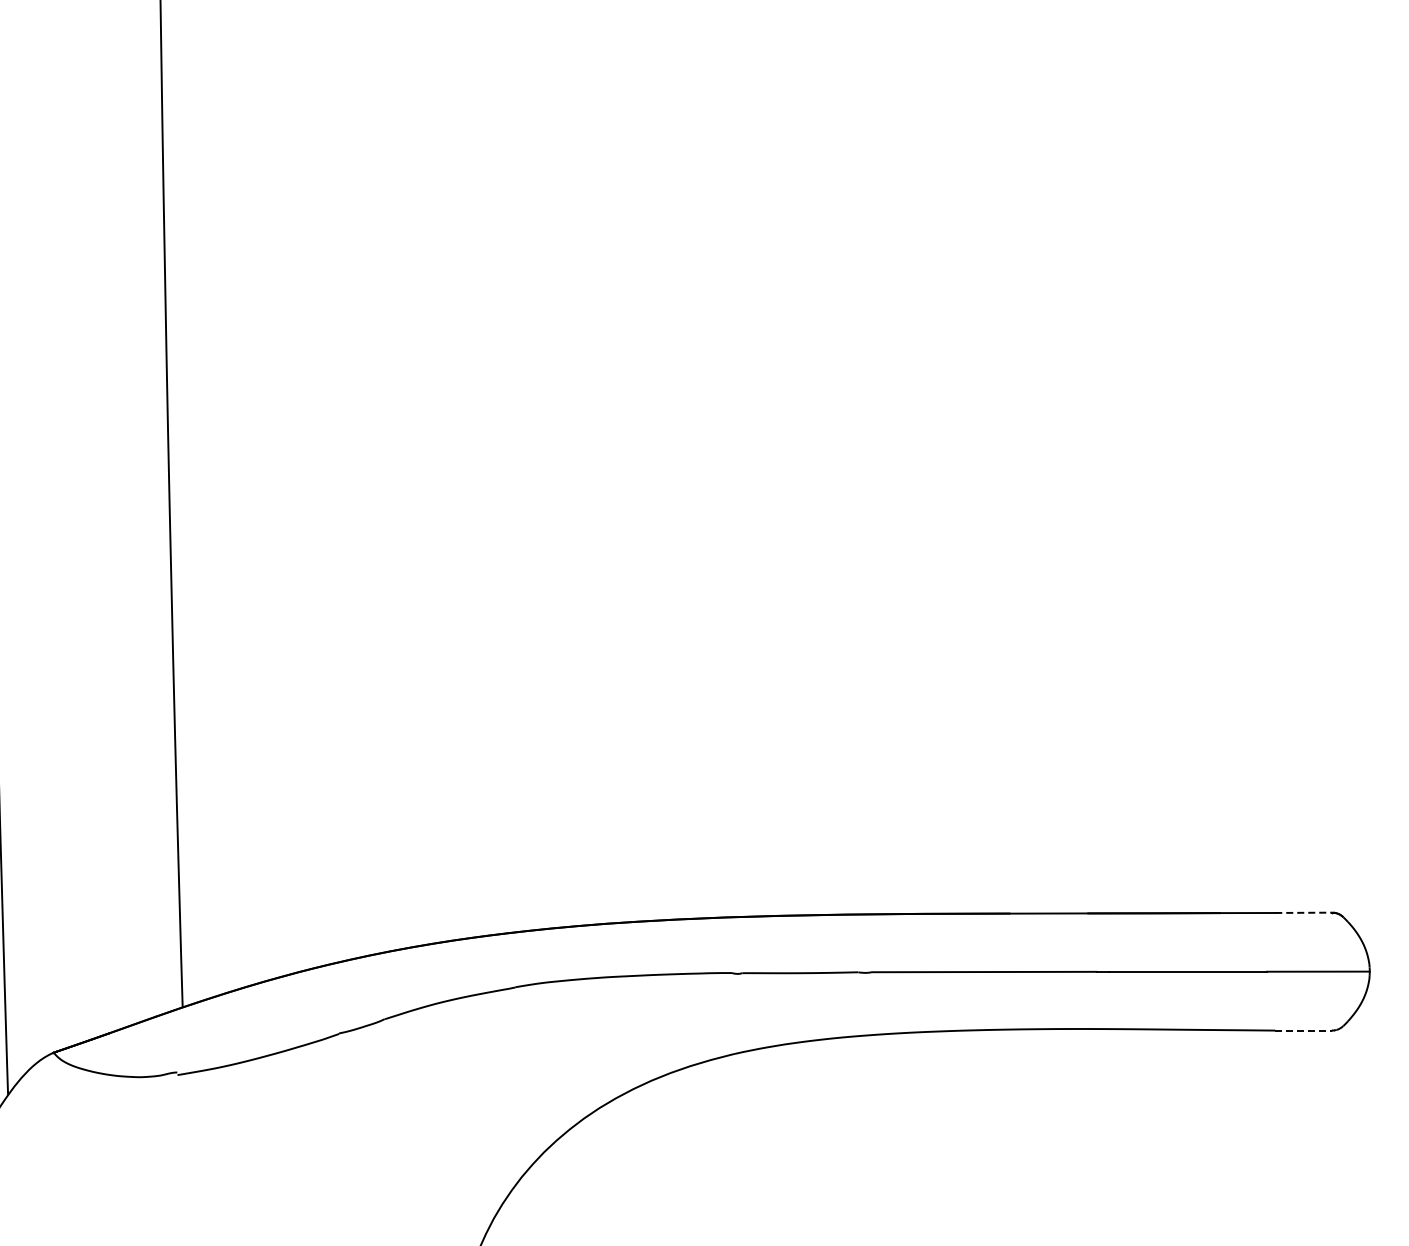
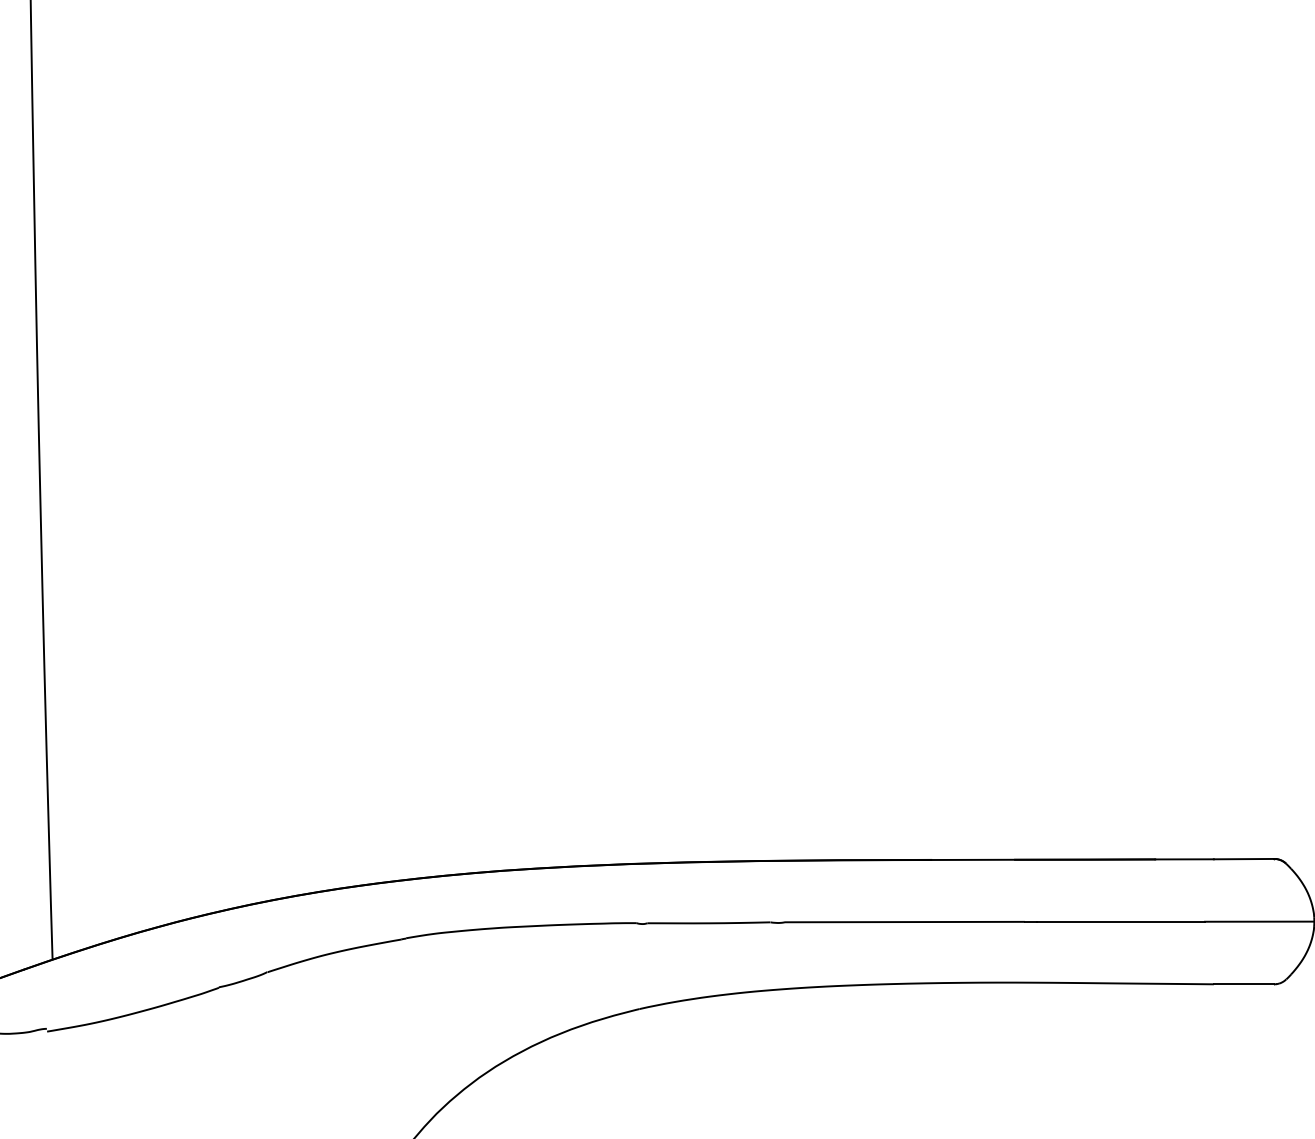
line: (1304, 912) -> (1244, 858), dashed -> solid
line: (1304, 1030) -> (1244, 984), dashed -> solid

